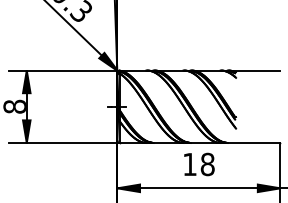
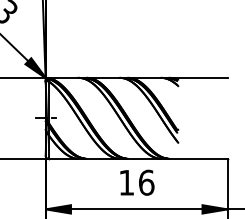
text: (207, 164) -> (146, 182), 18 -> 16

